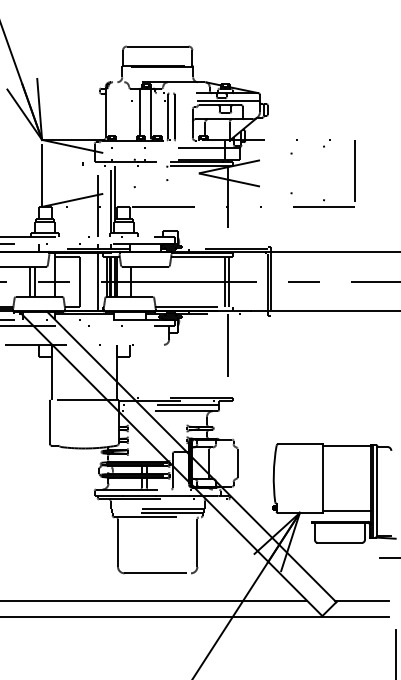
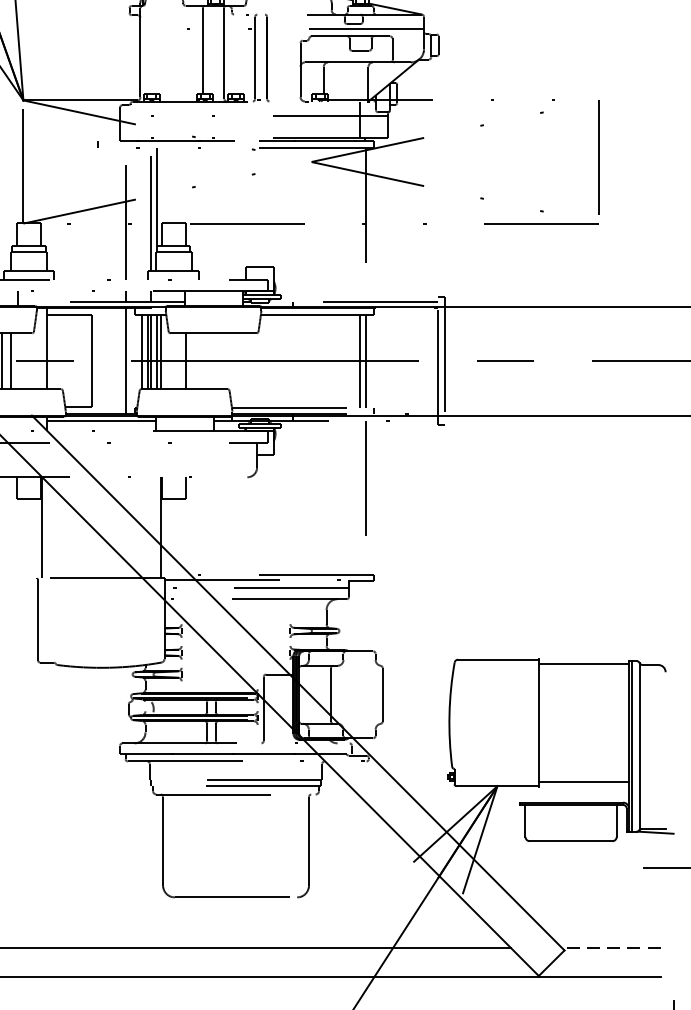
line: (361, 600) -> (610, 947), solid -> dashed

